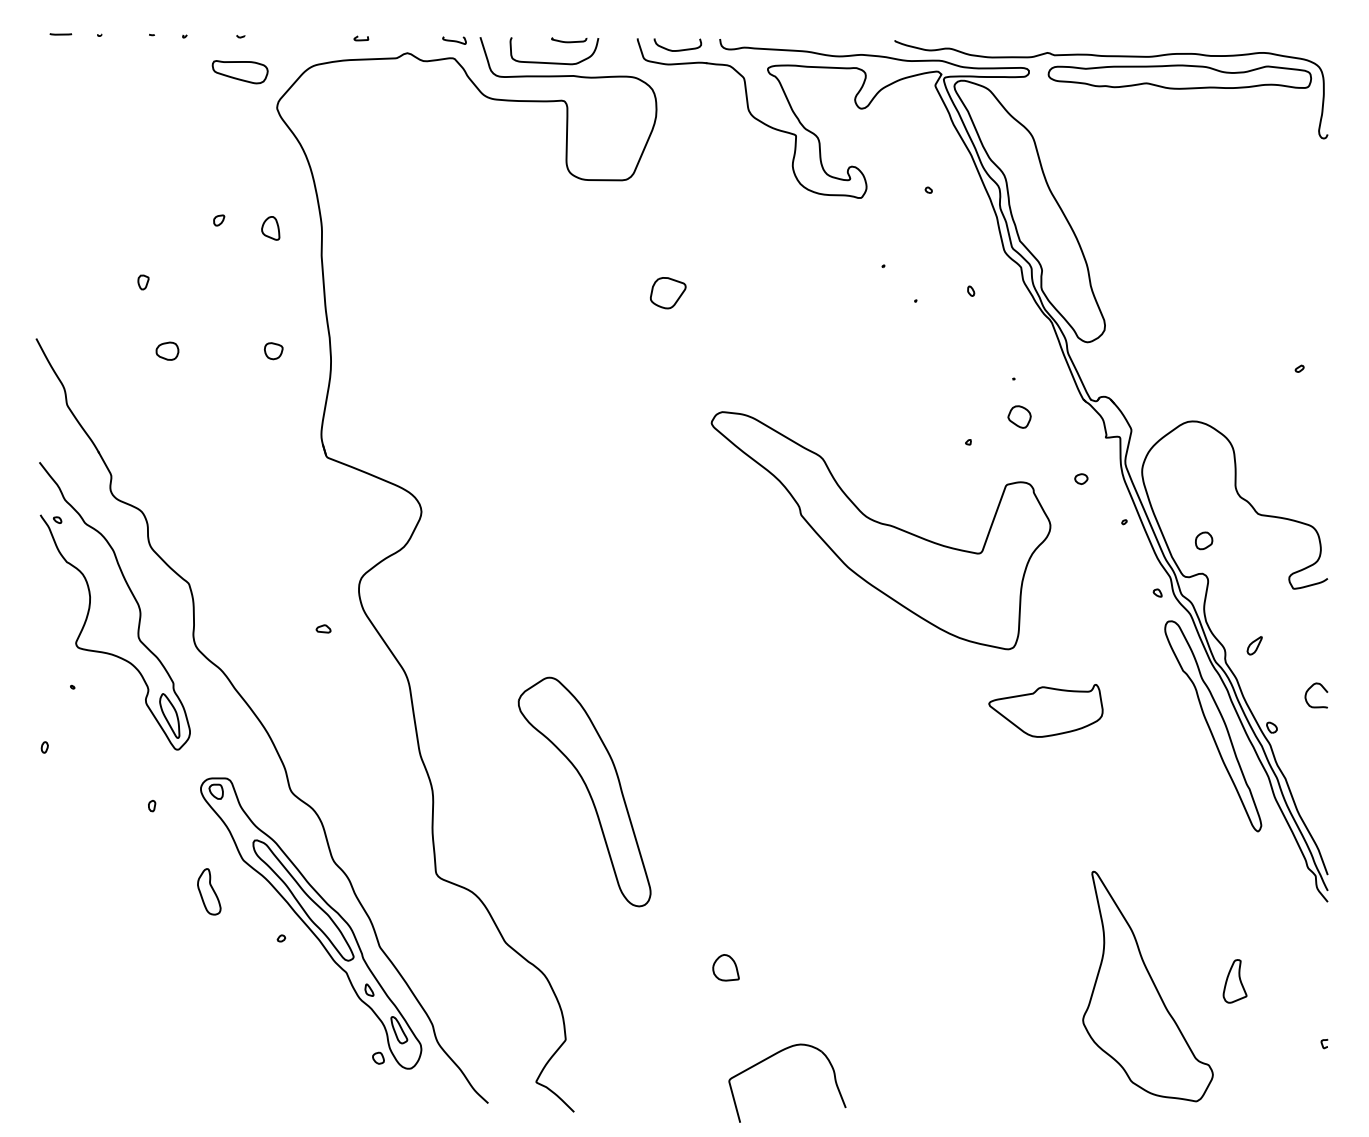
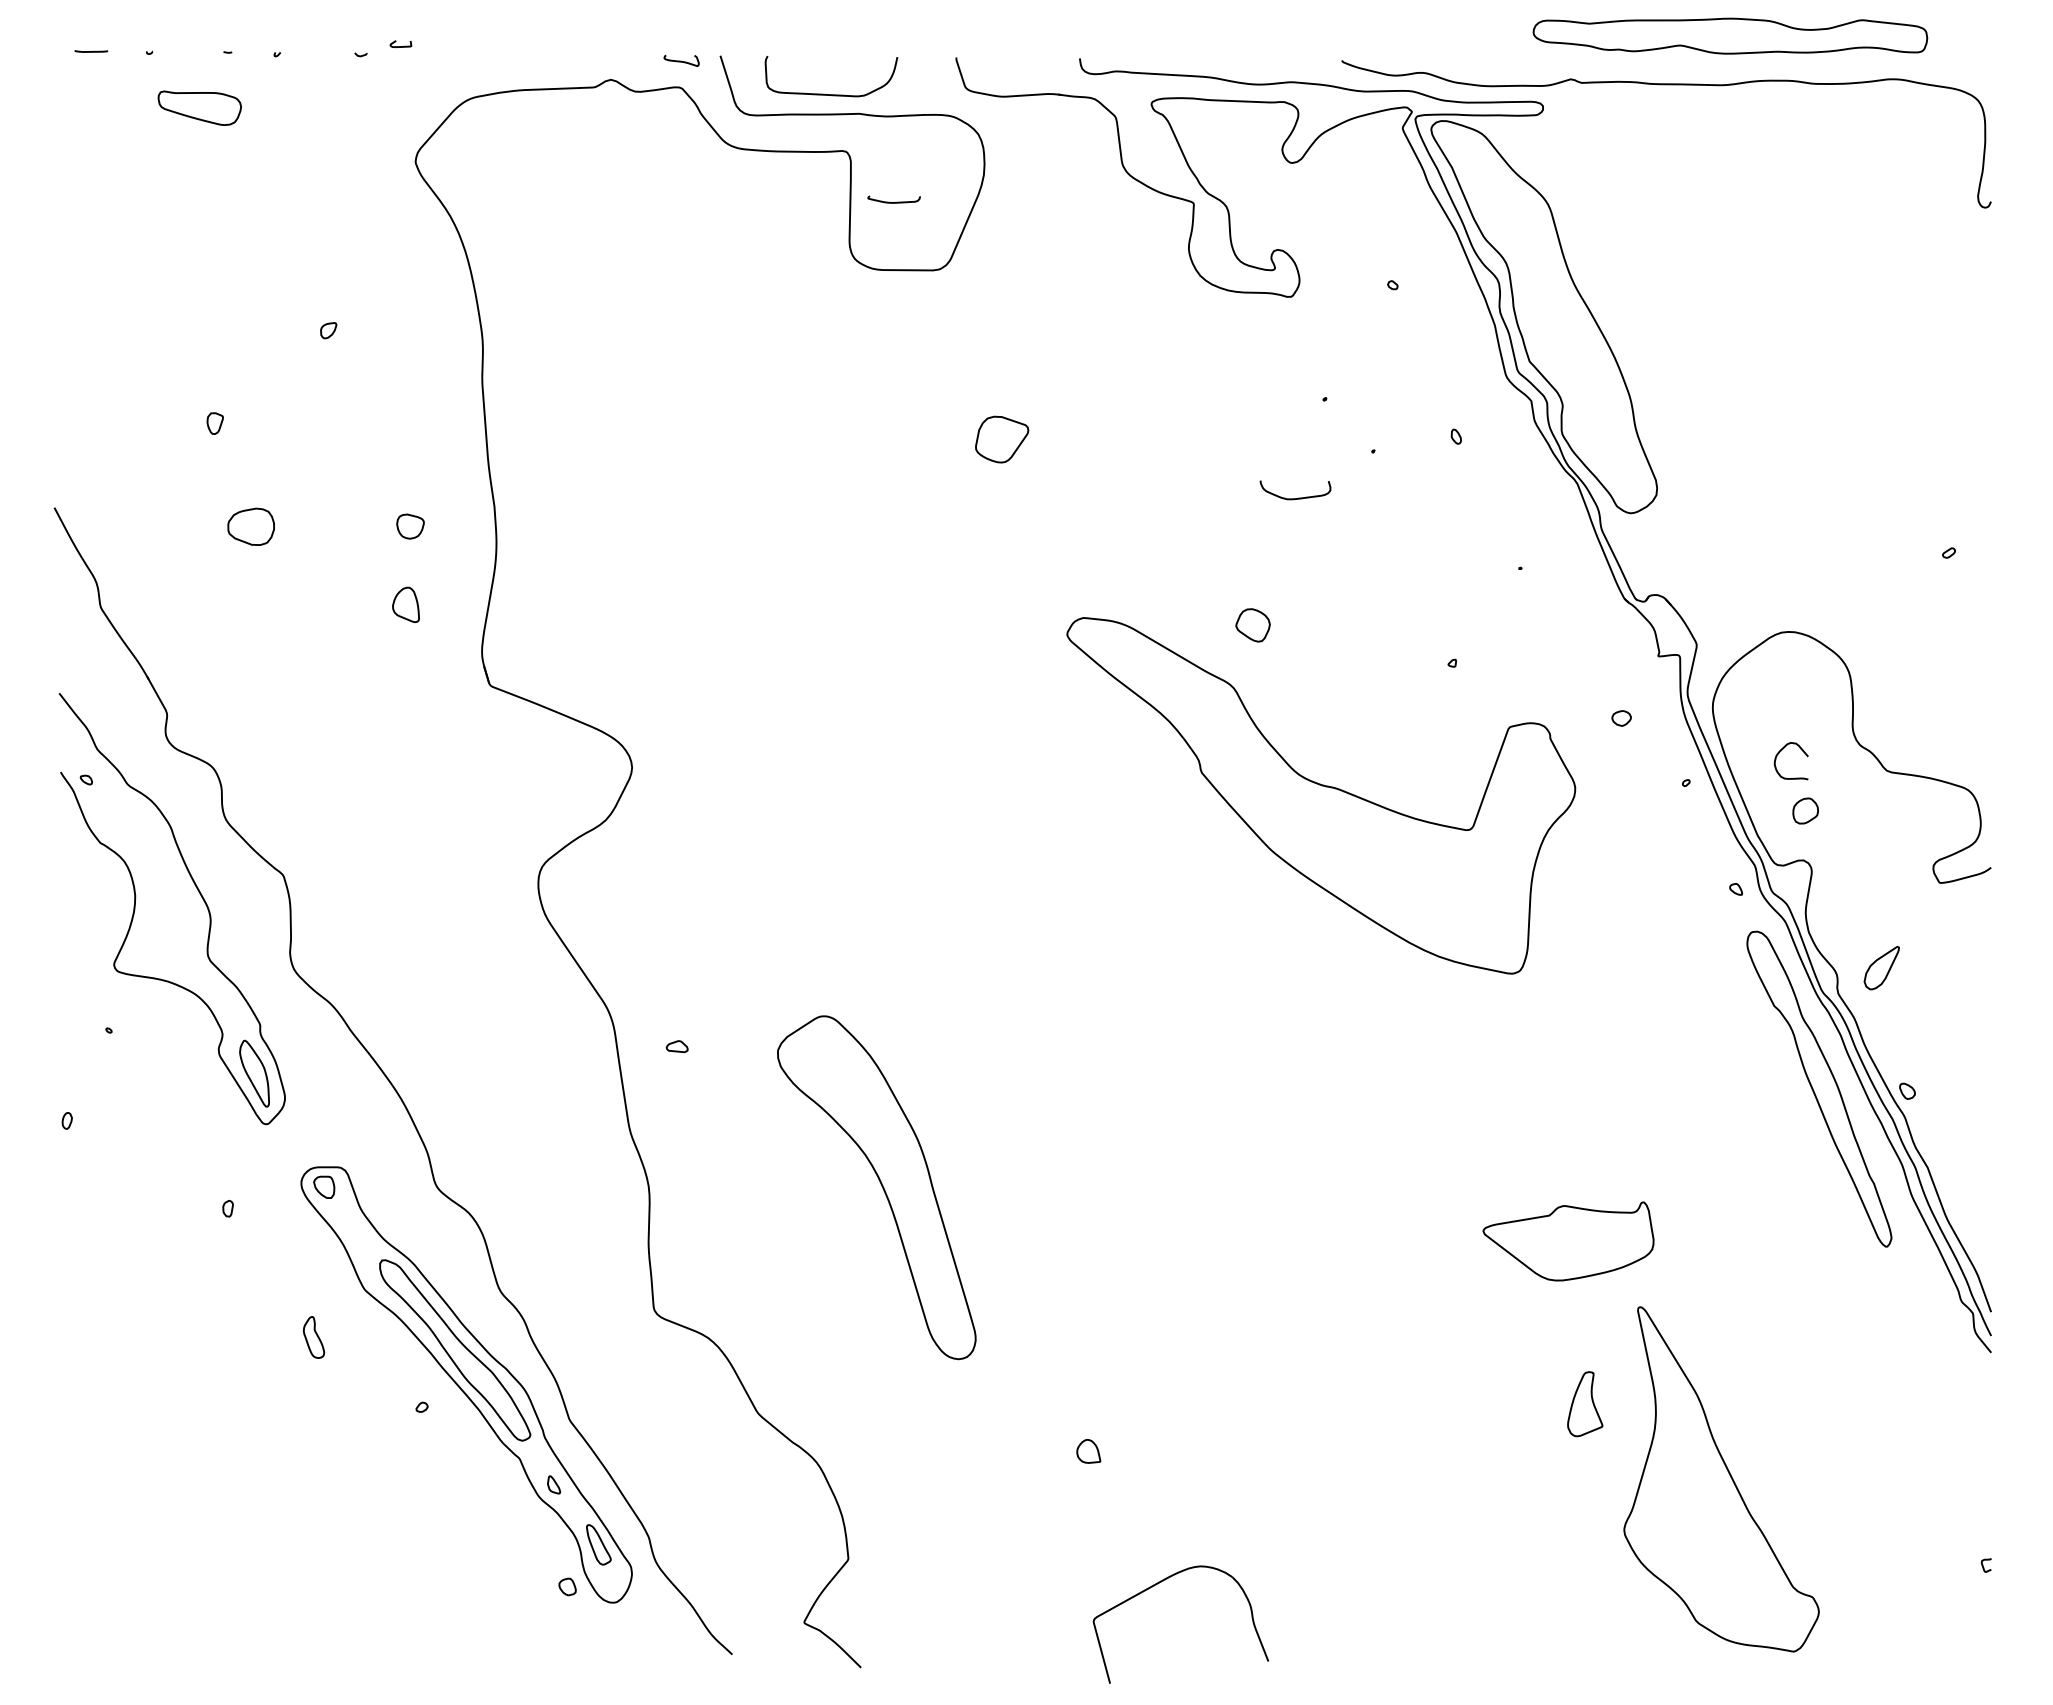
curve: (361, 39) -> (401, 45), moved
curve: (569, 41) -> (894, 201), moved
curve: (678, 49) -> (1296, 497), moved
part: (239, 72) -> (198, 108), moved
part: (1179, 76) -> (1729, 35), moved
part: (270, 228) -> (405, 605), moved
part: (167, 350) -> (251, 525), size x1.4
part: (1019, 416) -> (1252, 624), moved
part: (323, 628) -> (677, 1045), moved
part: (1254, 645) -> (1881, 967), size x1.6
curve: (1308, 691) -> (1779, 755), moved
part: (1045, 710) -> (1567, 1240), moved
part: (209, 891) -> (314, 1336), size x0.6
part: (725, 967) -> (1087, 1450), size x0.6
part: (1234, 981) -> (1584, 1404), moved

